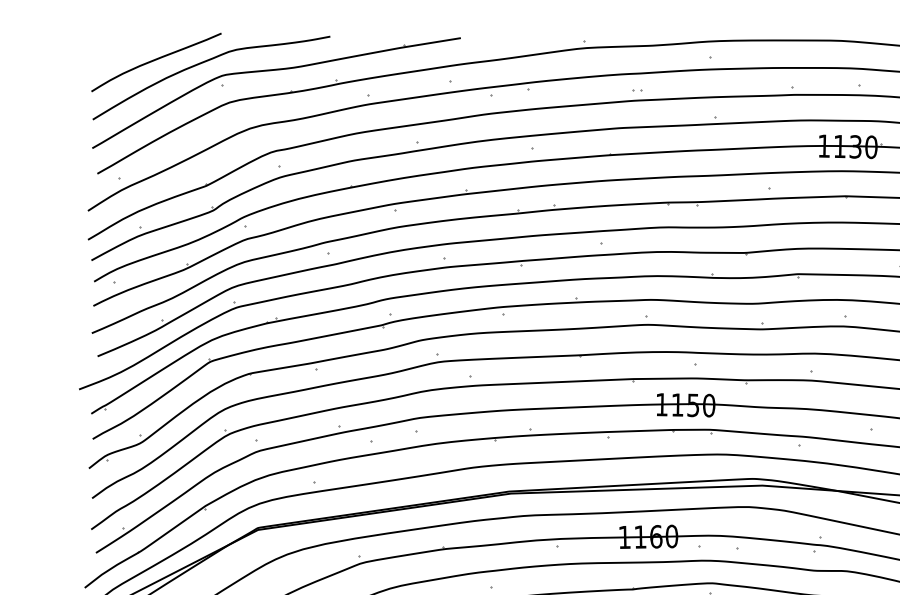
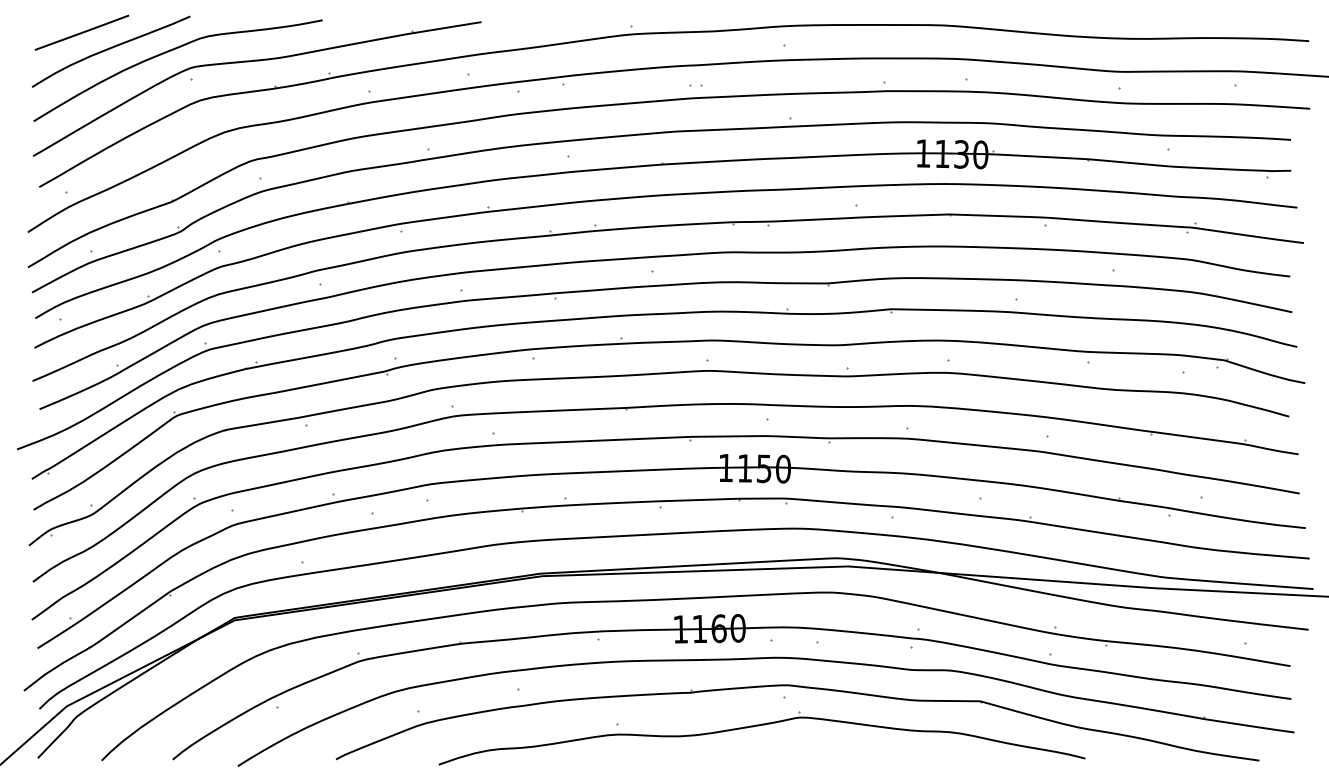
line: (132, 46) -> (81, 32), added

